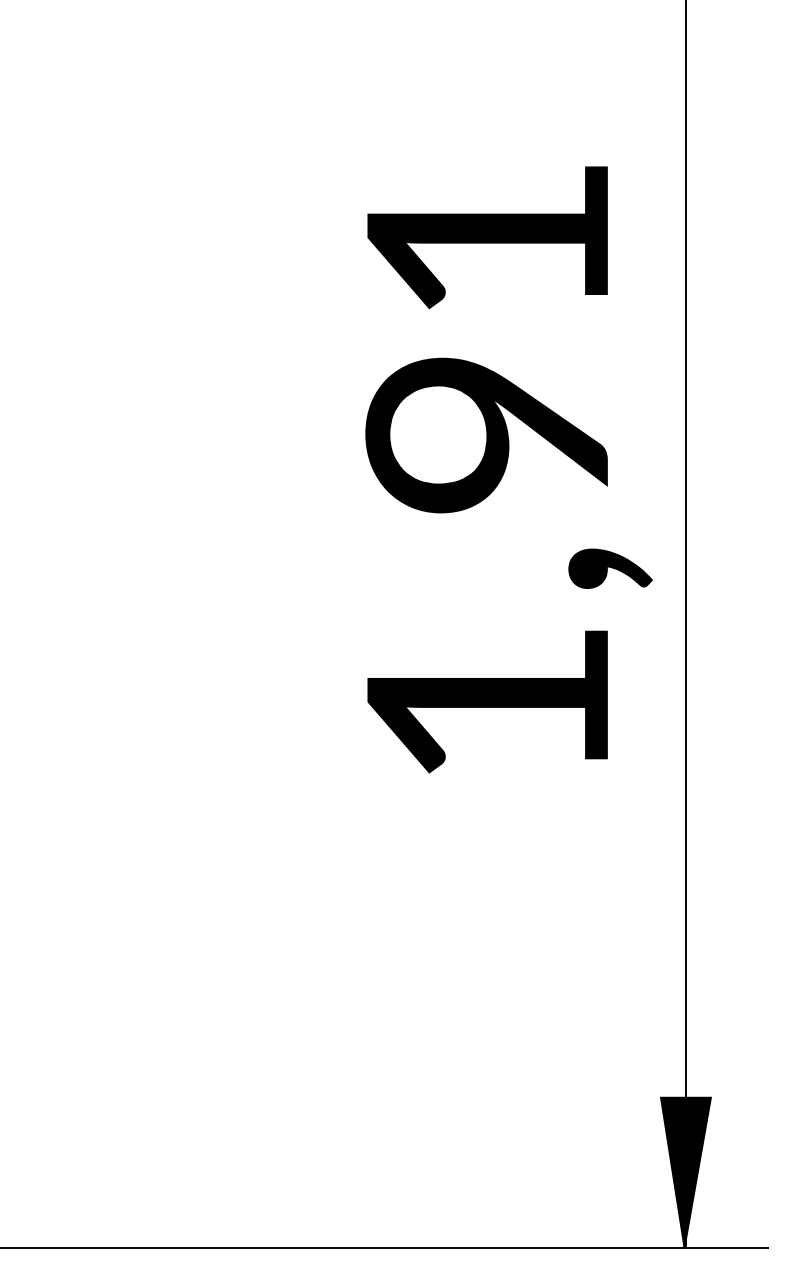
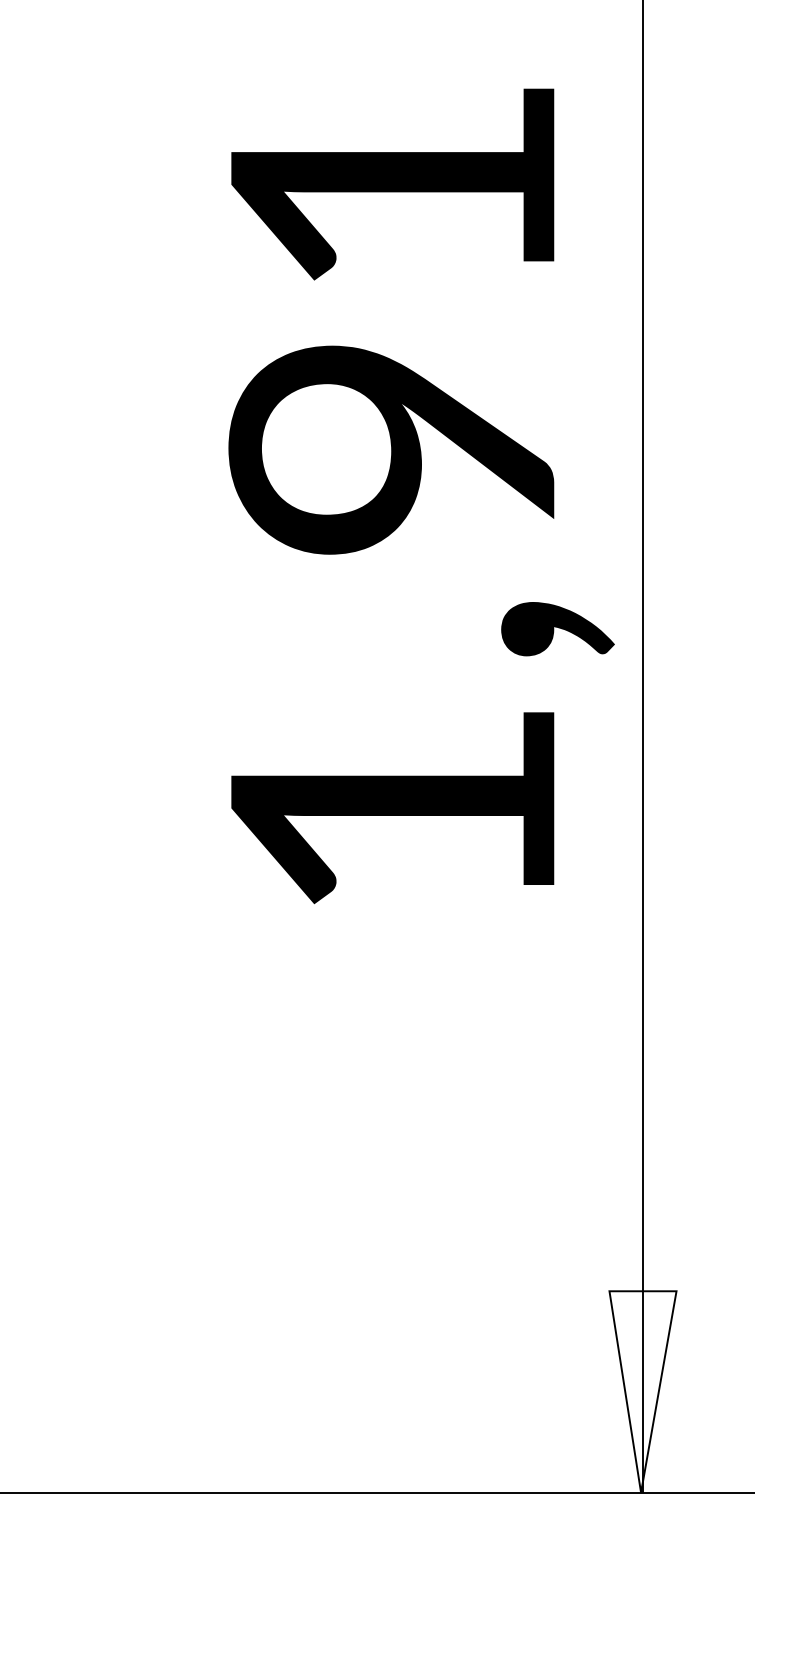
text: (508, 469) -> (420, 495), moved
fill: (685, 1172) -> (642, 1391), removed

